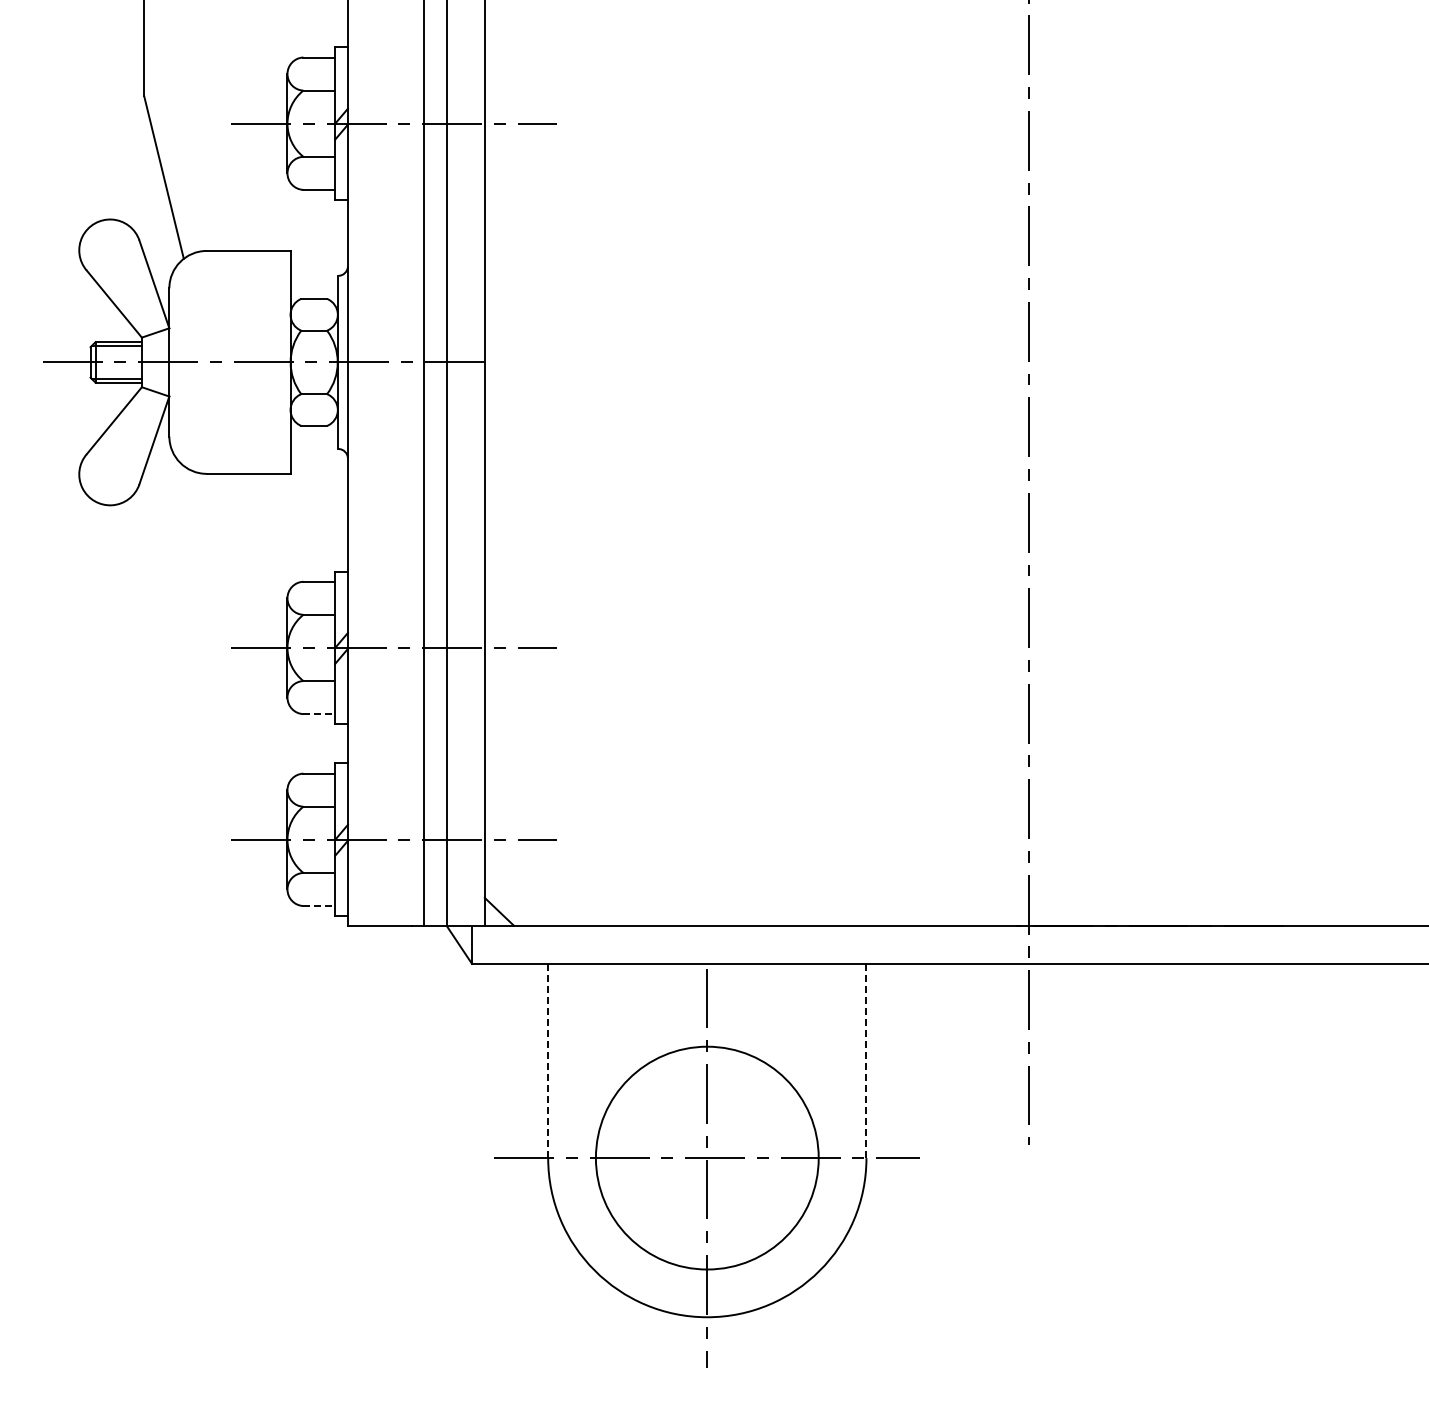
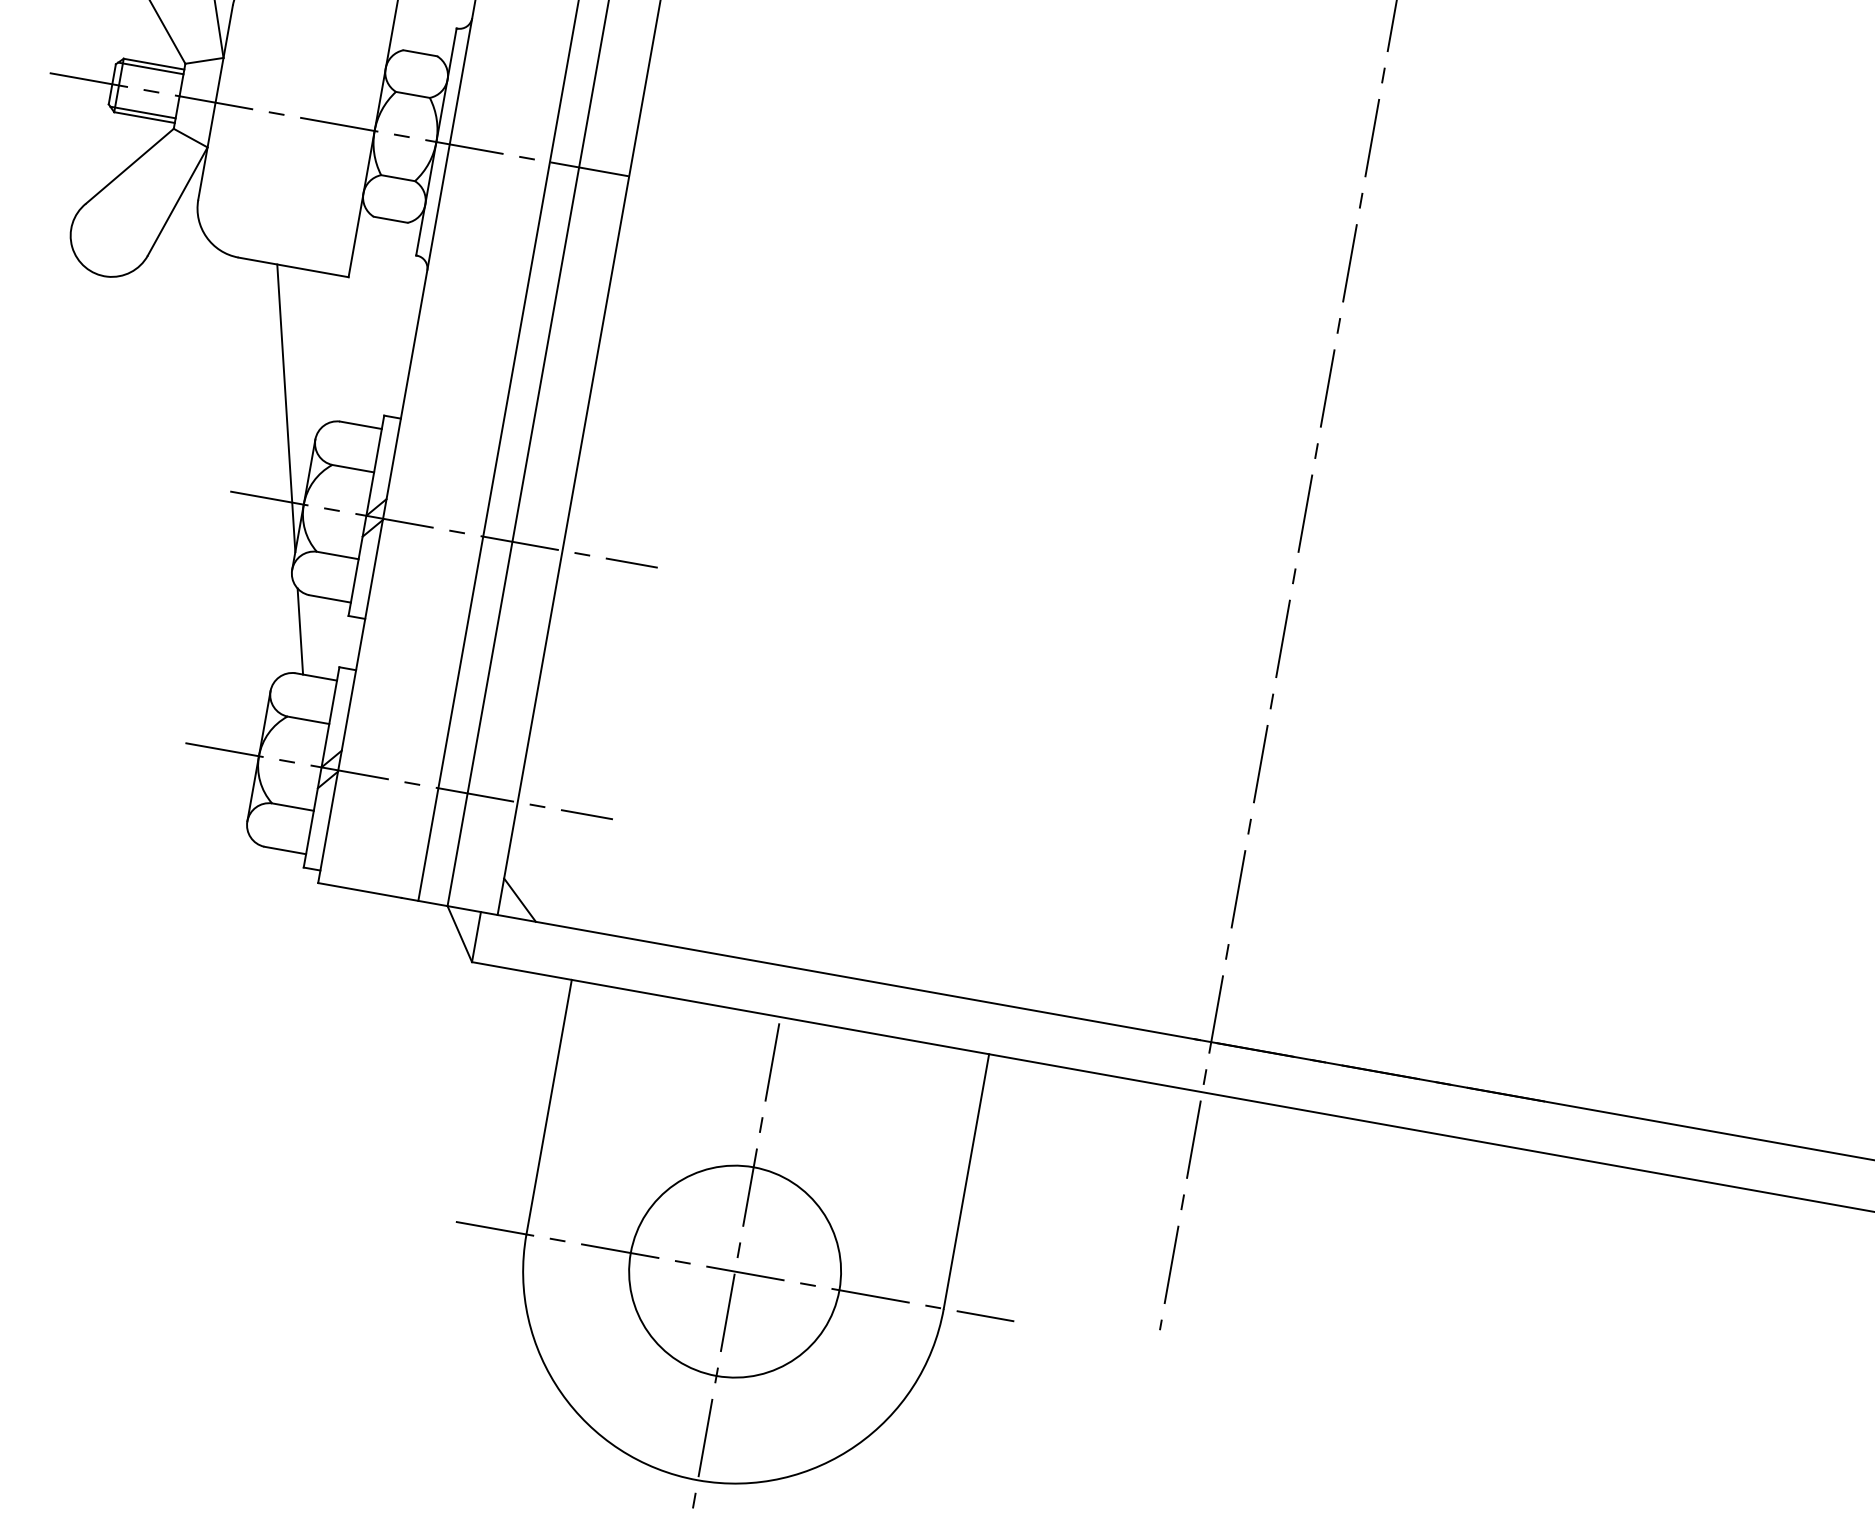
line: (261, 578) -> (285, 407), added
line: (319, 714) -> (330, 599), dashed -> solid
line: (301, 741) -> (300, 630), added
line: (319, 906) -> (285, 851), dashed -> solid
line: (548, 1060) -> (549, 1106), dashed -> solid
line: (866, 1060) -> (966, 1180), dashed -> solid
circle: (706, 1157) -> (734, 1270), size x0.71

